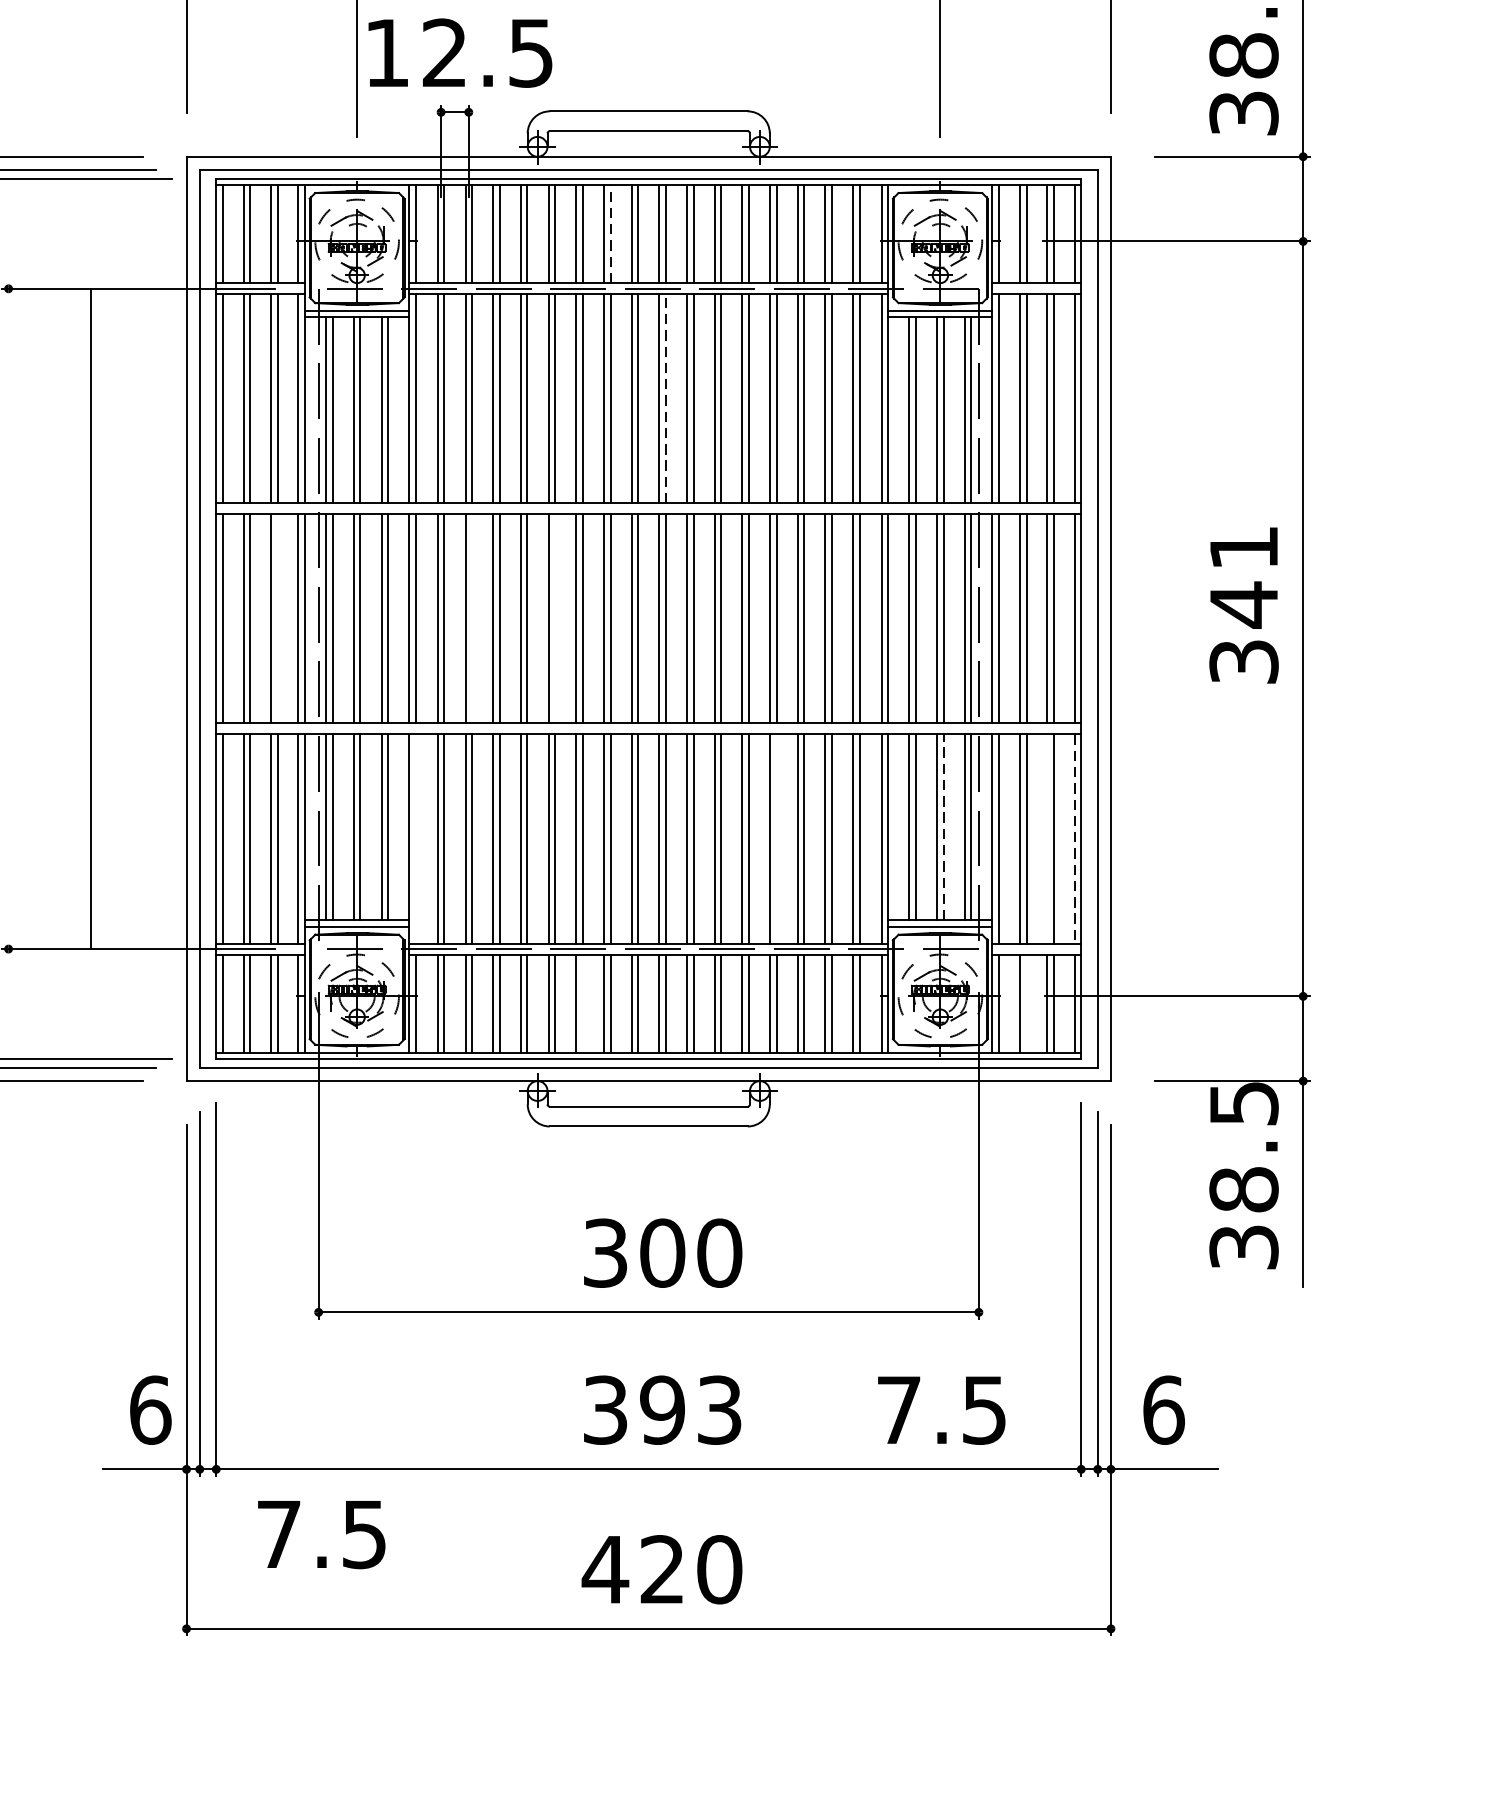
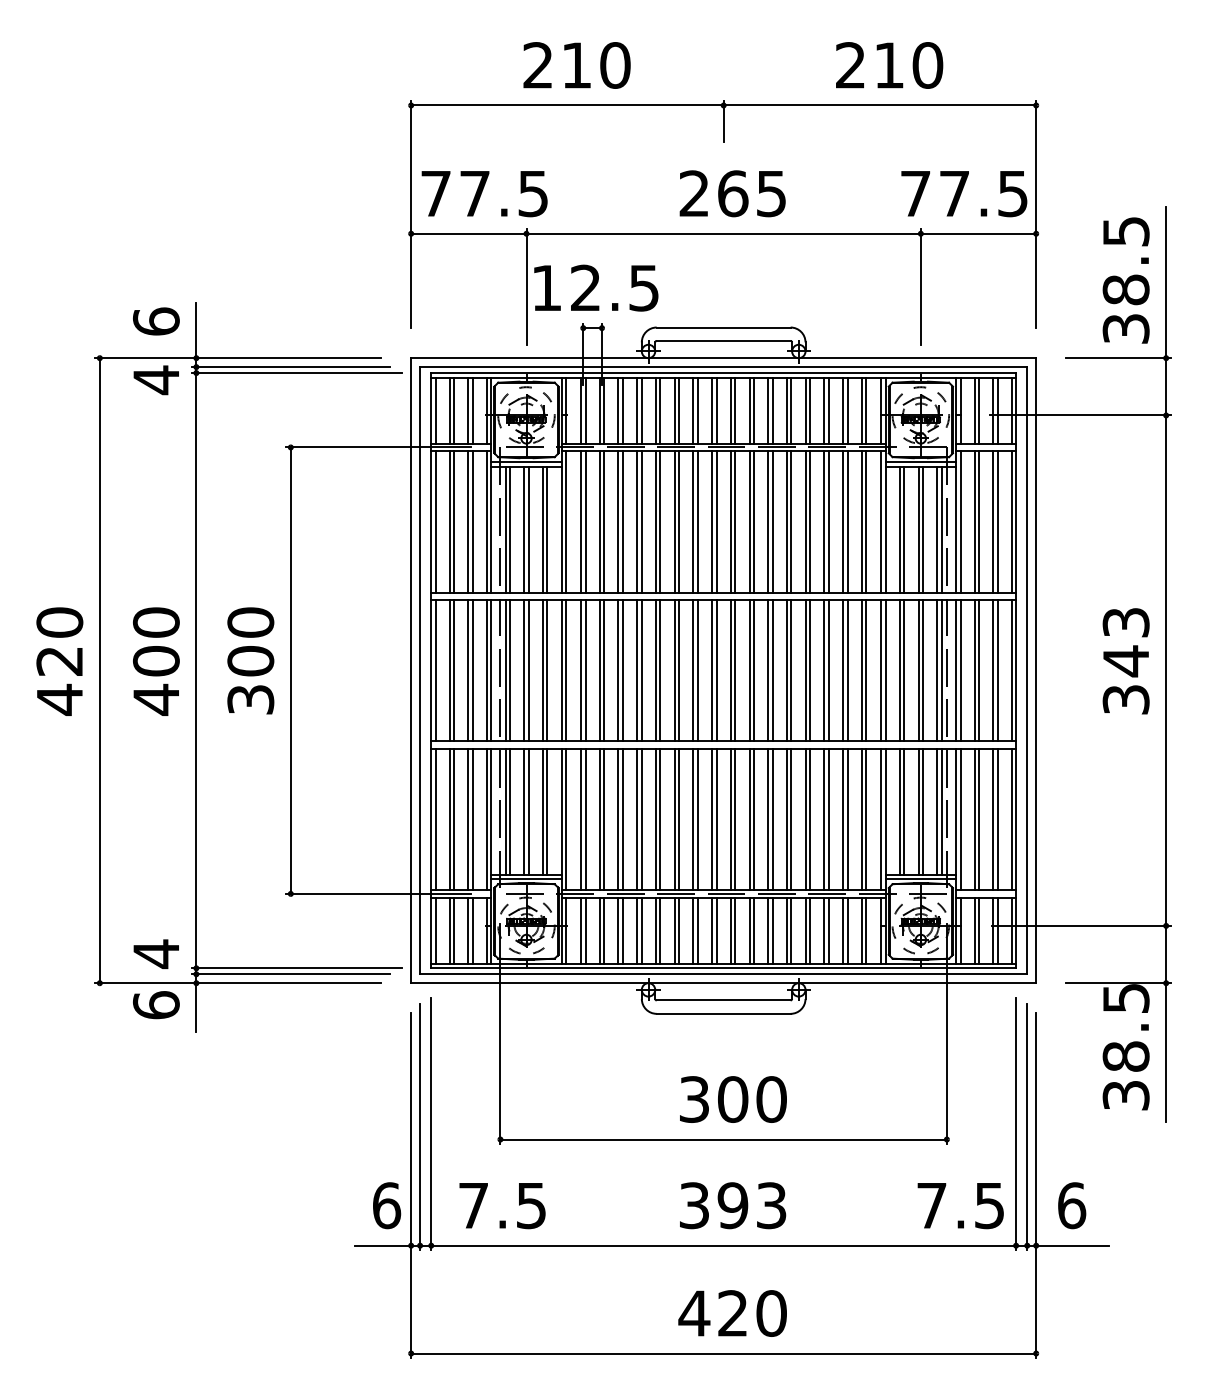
line: (610, 234) -> (697, 410), dashed -> solid
line: (666, 398) -> (735, 521), dashed -> solid
text: (1243, 547) -> (1125, 622), 341 -> 343
line: (90, 618) -> (290, 670), moved
line: (277, 618) -> (472, 670), added
line: (472, 618) -> (604, 670), added
line: (555, 618) -> (660, 670), added
line: (944, 827) -> (923, 811), dashed -> solid
line: (416, 839) -> (566, 819), added
line: (777, 839) -> (810, 819), added
line: (1047, 839) -> (993, 819), added
line: (1074, 839) -> (1011, 819), dashed -> solid
line: (583, 1003) -> (679, 930), added
line: (1027, 1003) -> (979, 930), added
text: (941, 1411) -> (960, 1206), moved
text: (321, 1535) -> (502, 1206), moved

